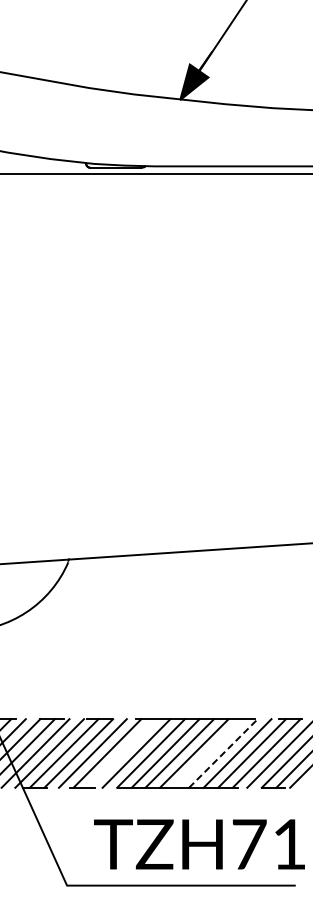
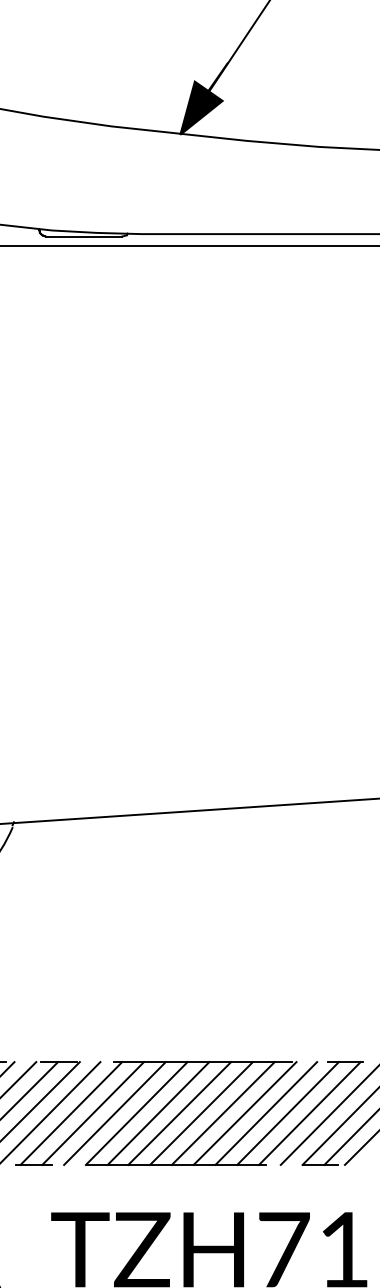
line: (121, 753) -> (92, 1113), added
line: (208, 753) -> (222, 1113), added
line: (223, 753) -> (245, 1113), dashed -> solid

